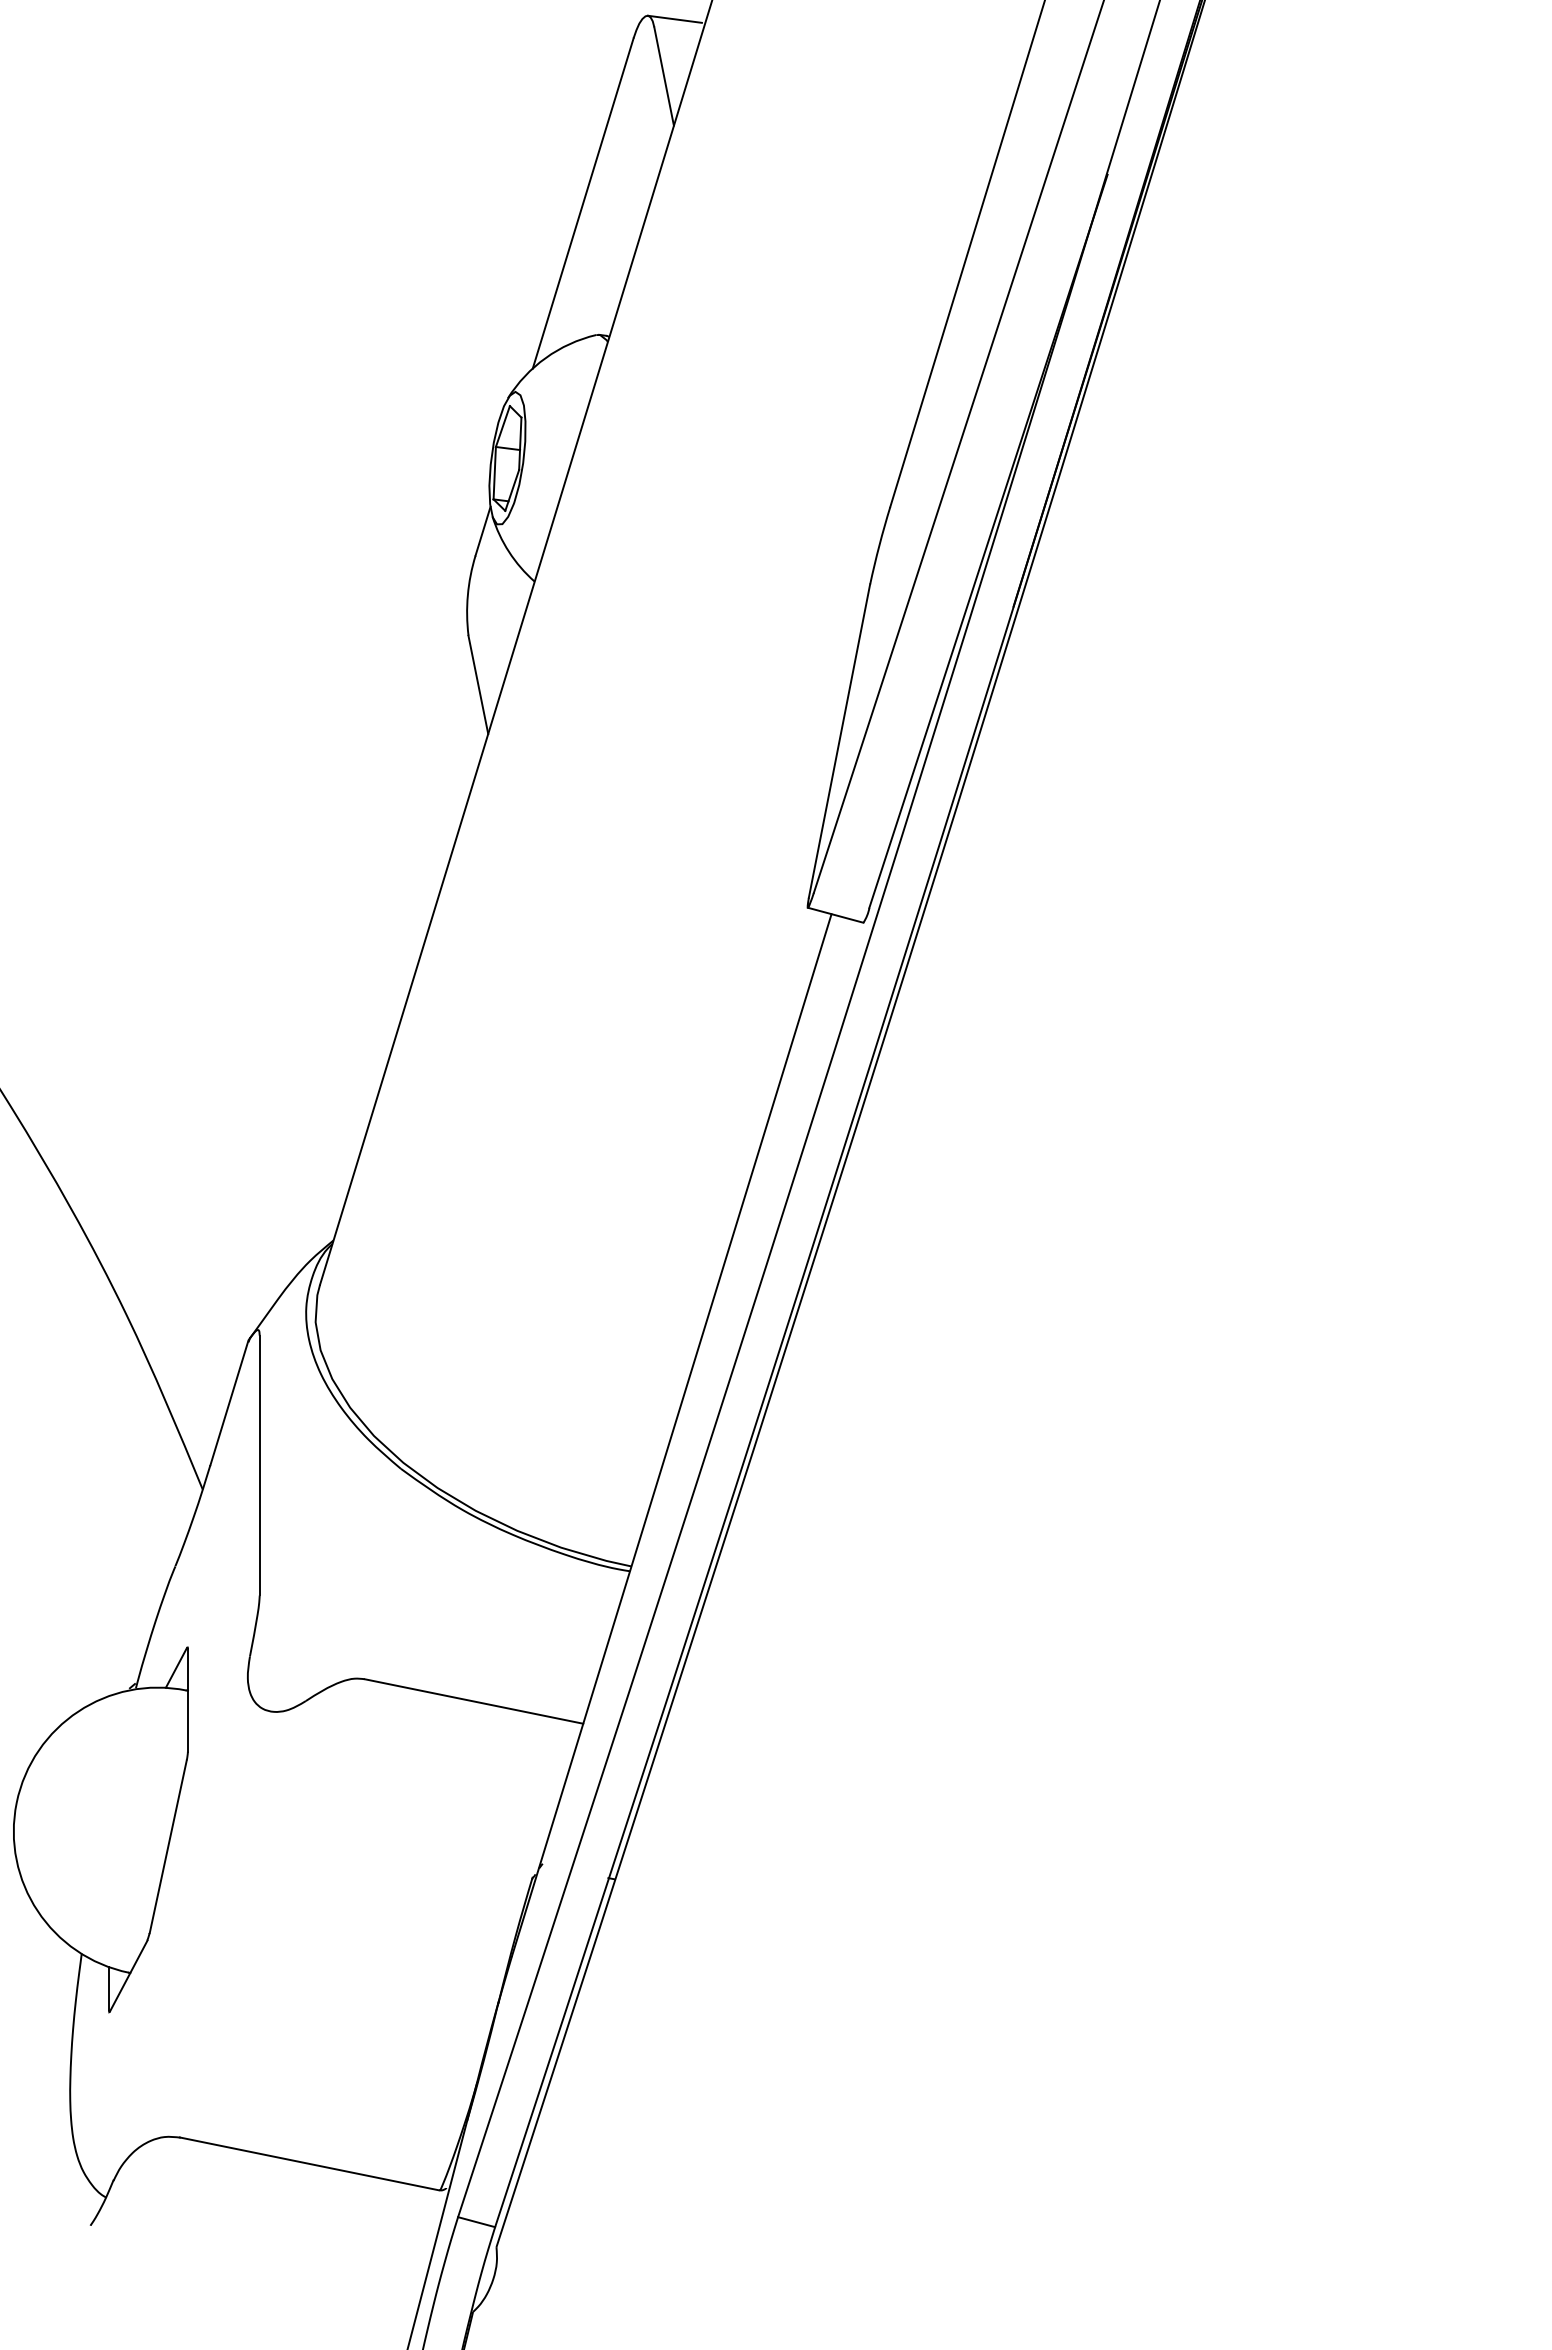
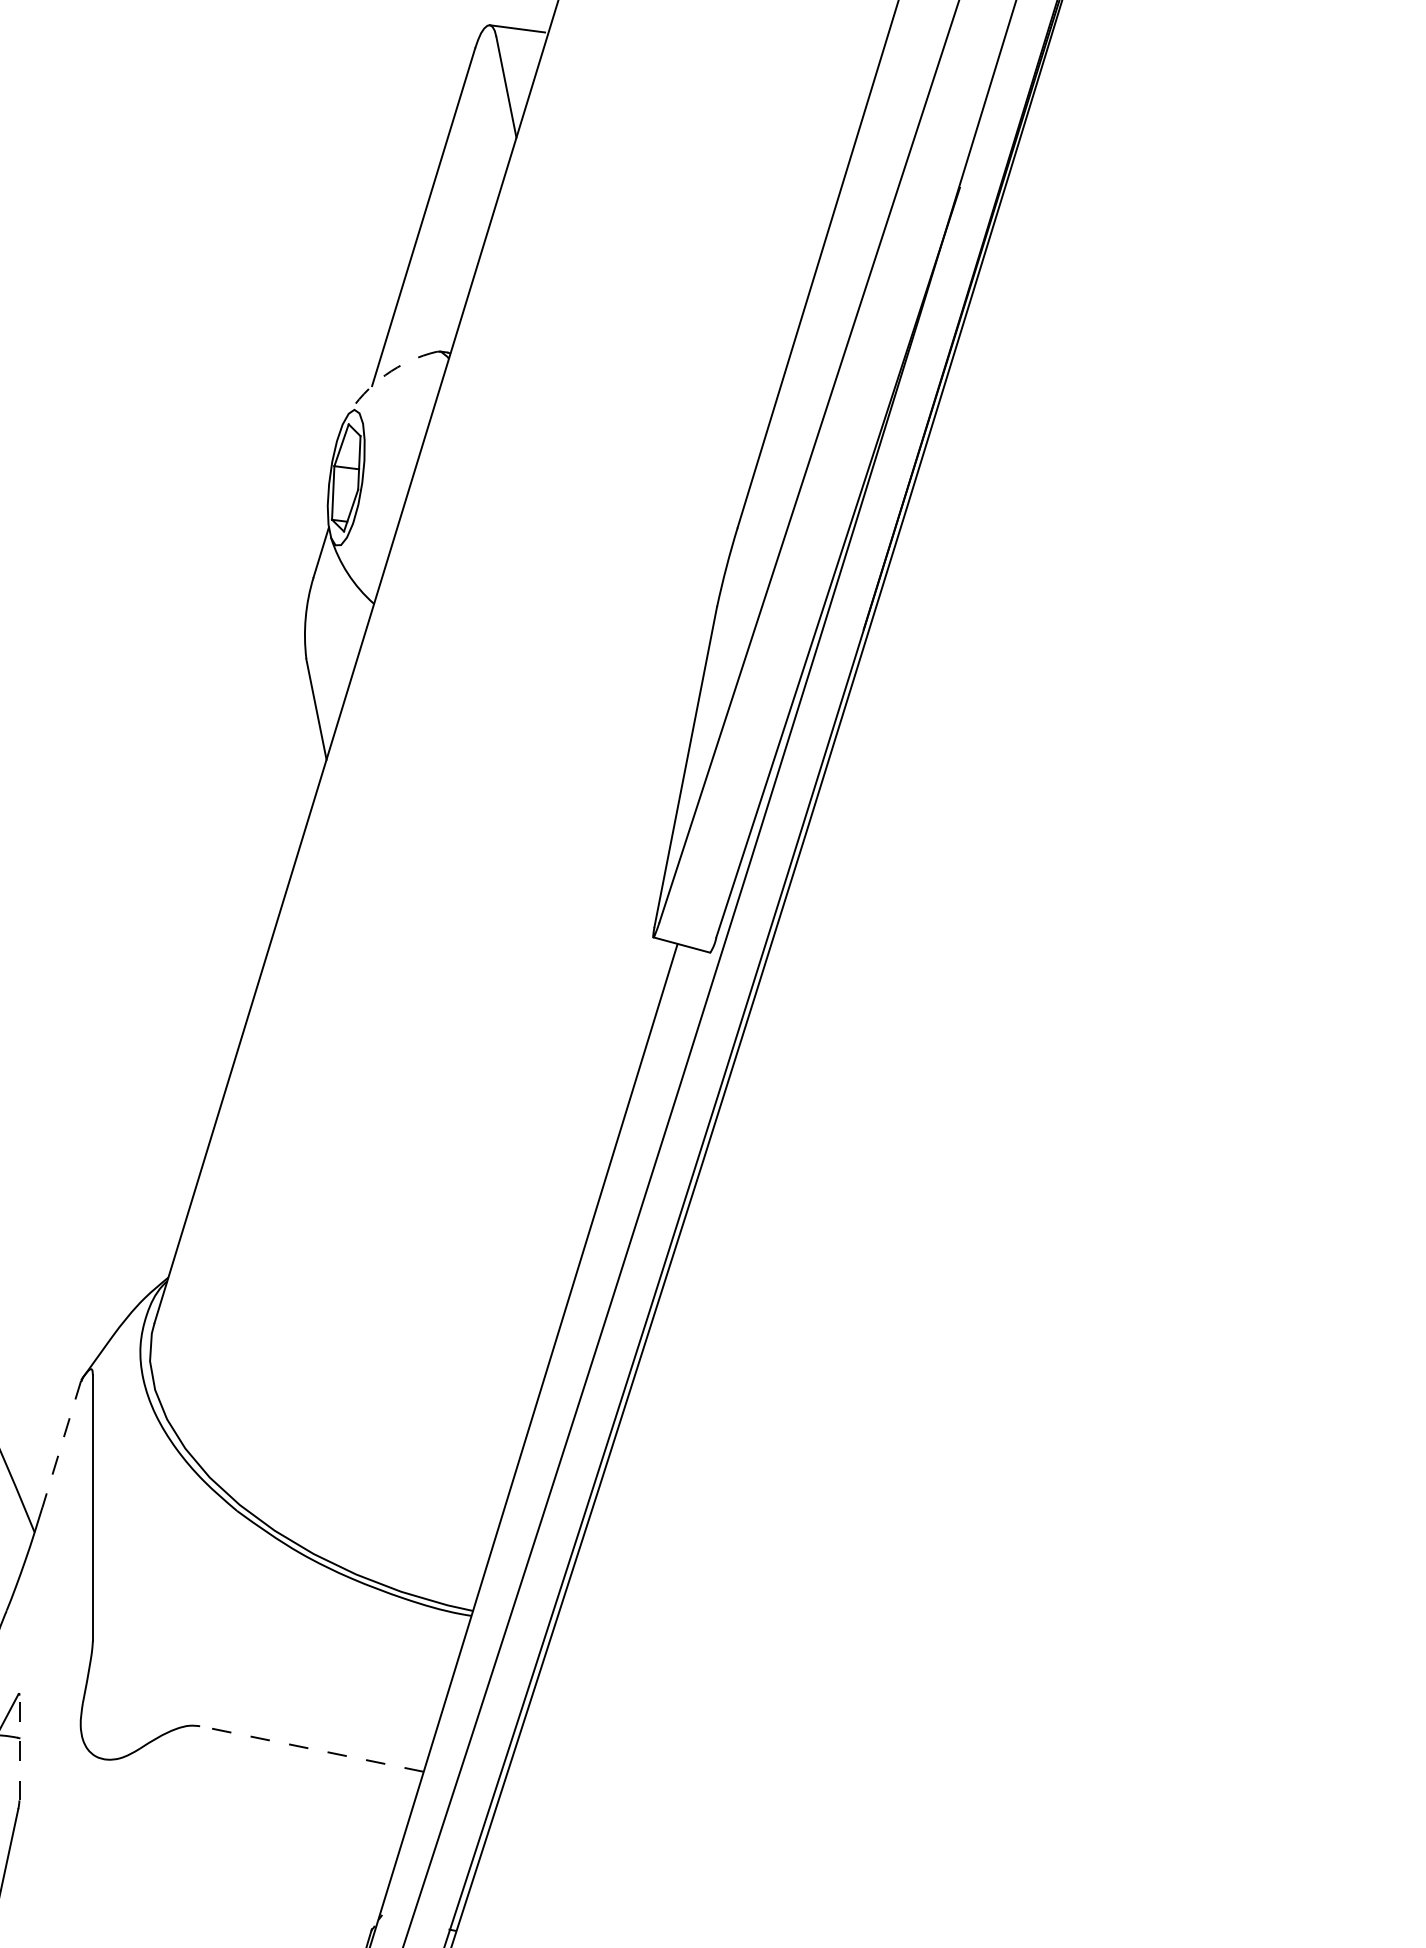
arc: (545, 358) -> (385, 375), solid -> dashed
line: (229, 1403) -> (61, 1444), solid -> dashed
line: (187, 1699) -> (19, 1747), solid -> dashed
line: (473, 1701) -> (311, 1749), solid -> dashed

